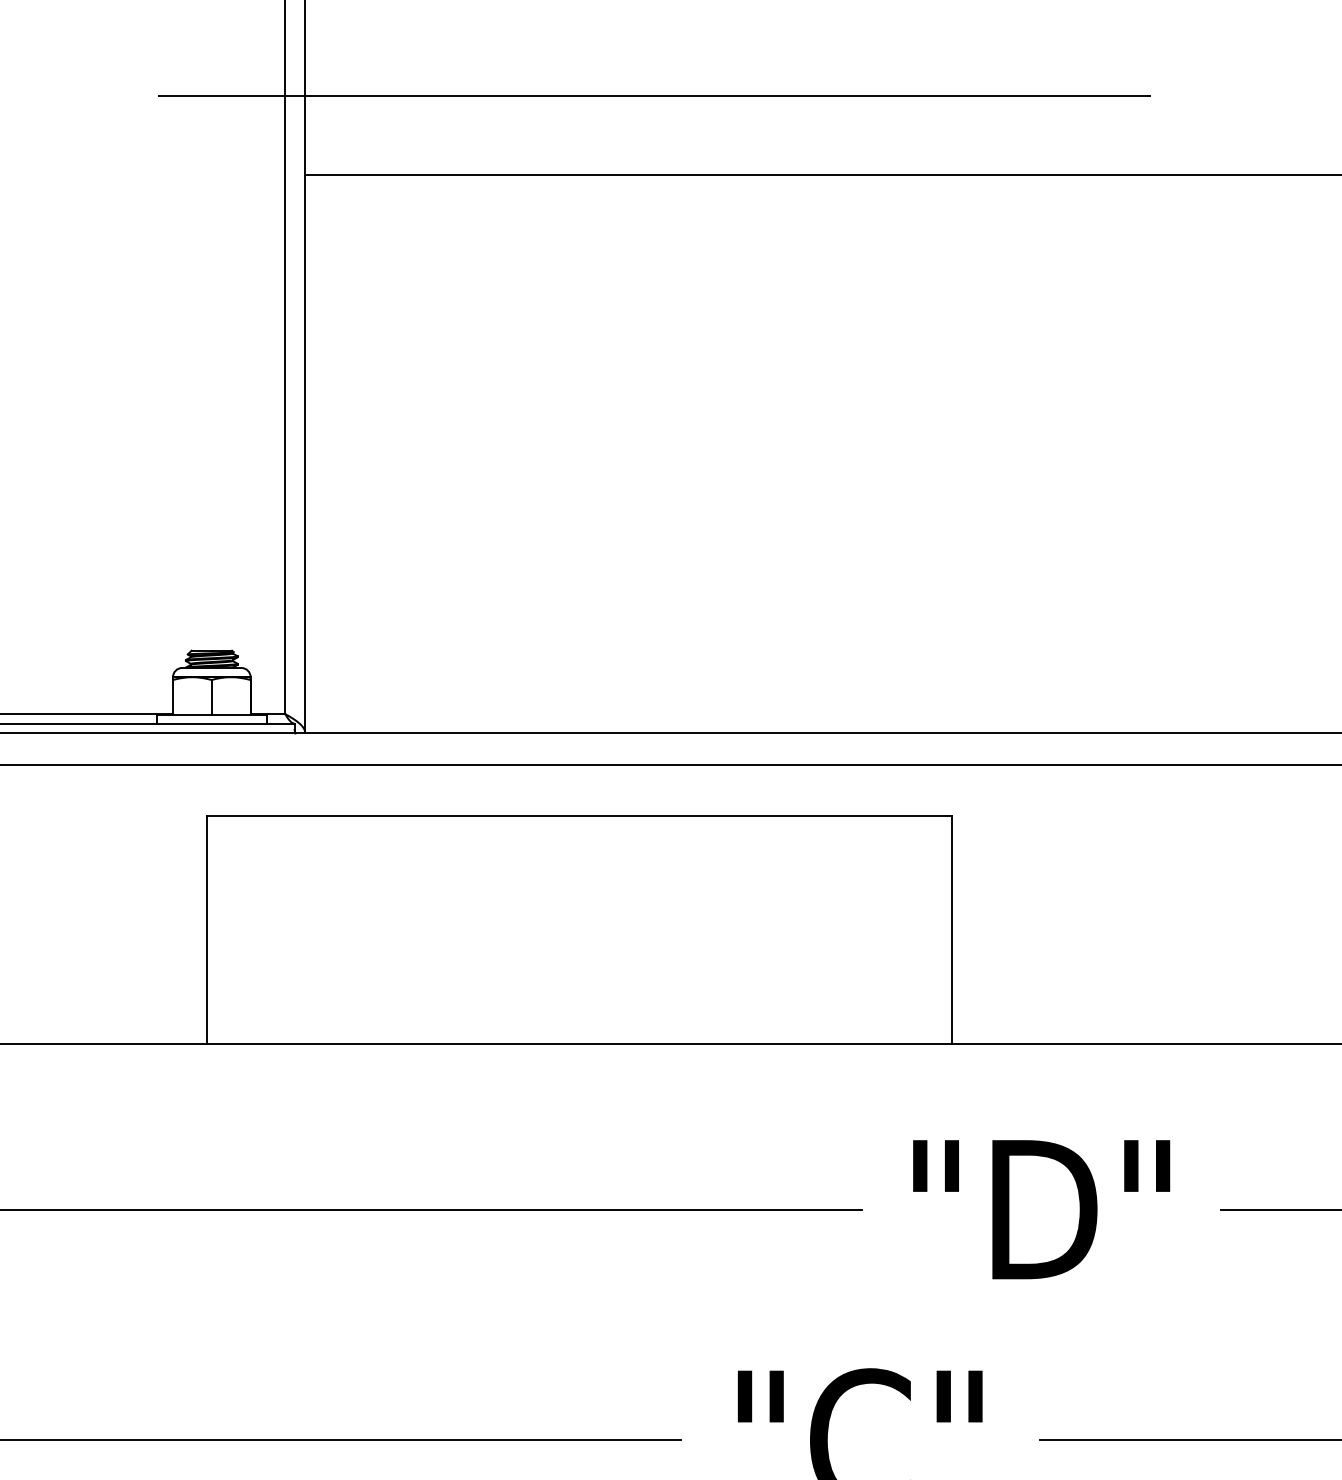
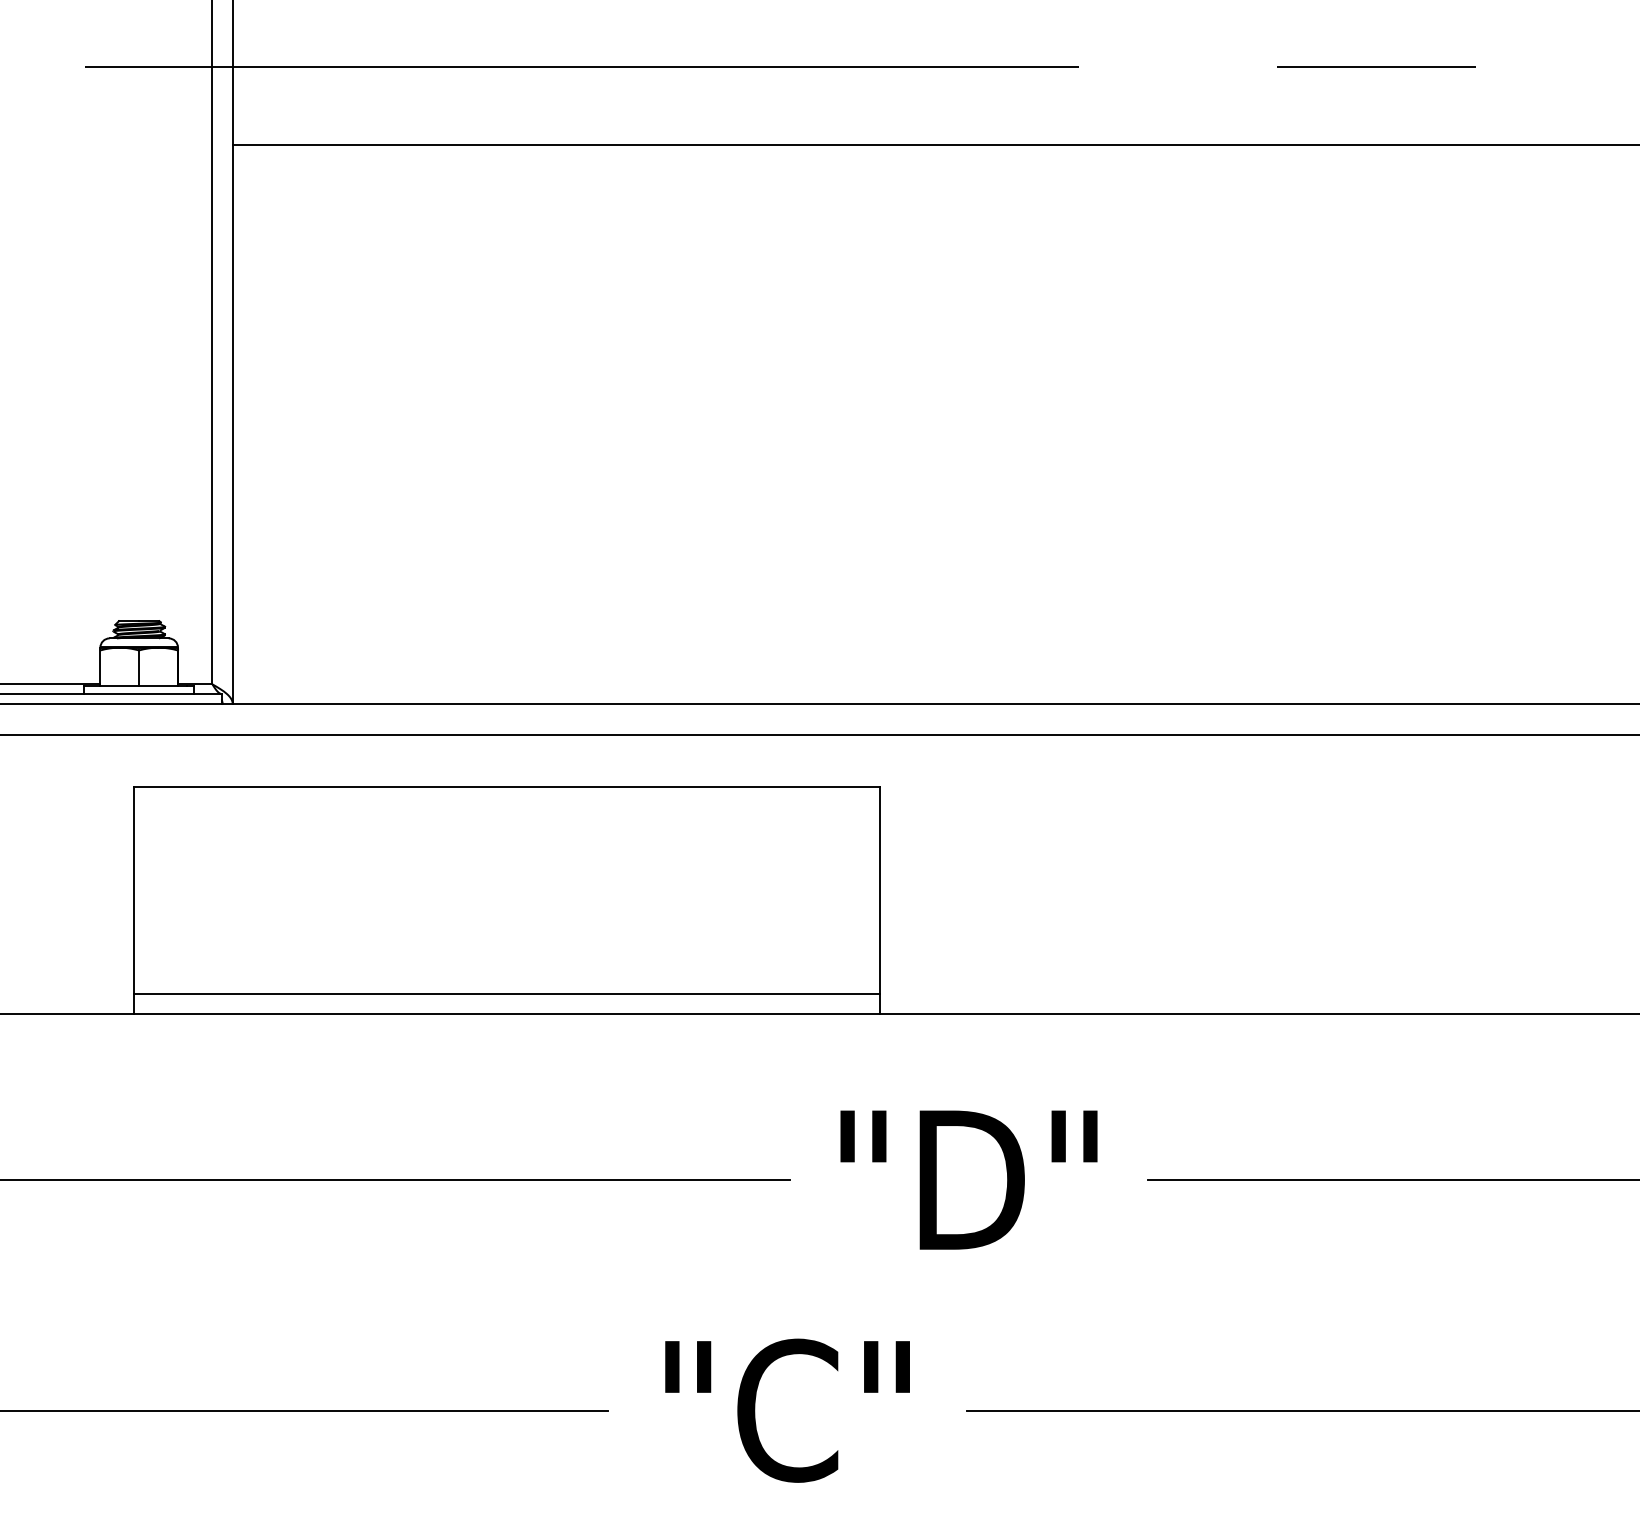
line: (579, 1023) -> (506, 993), added

